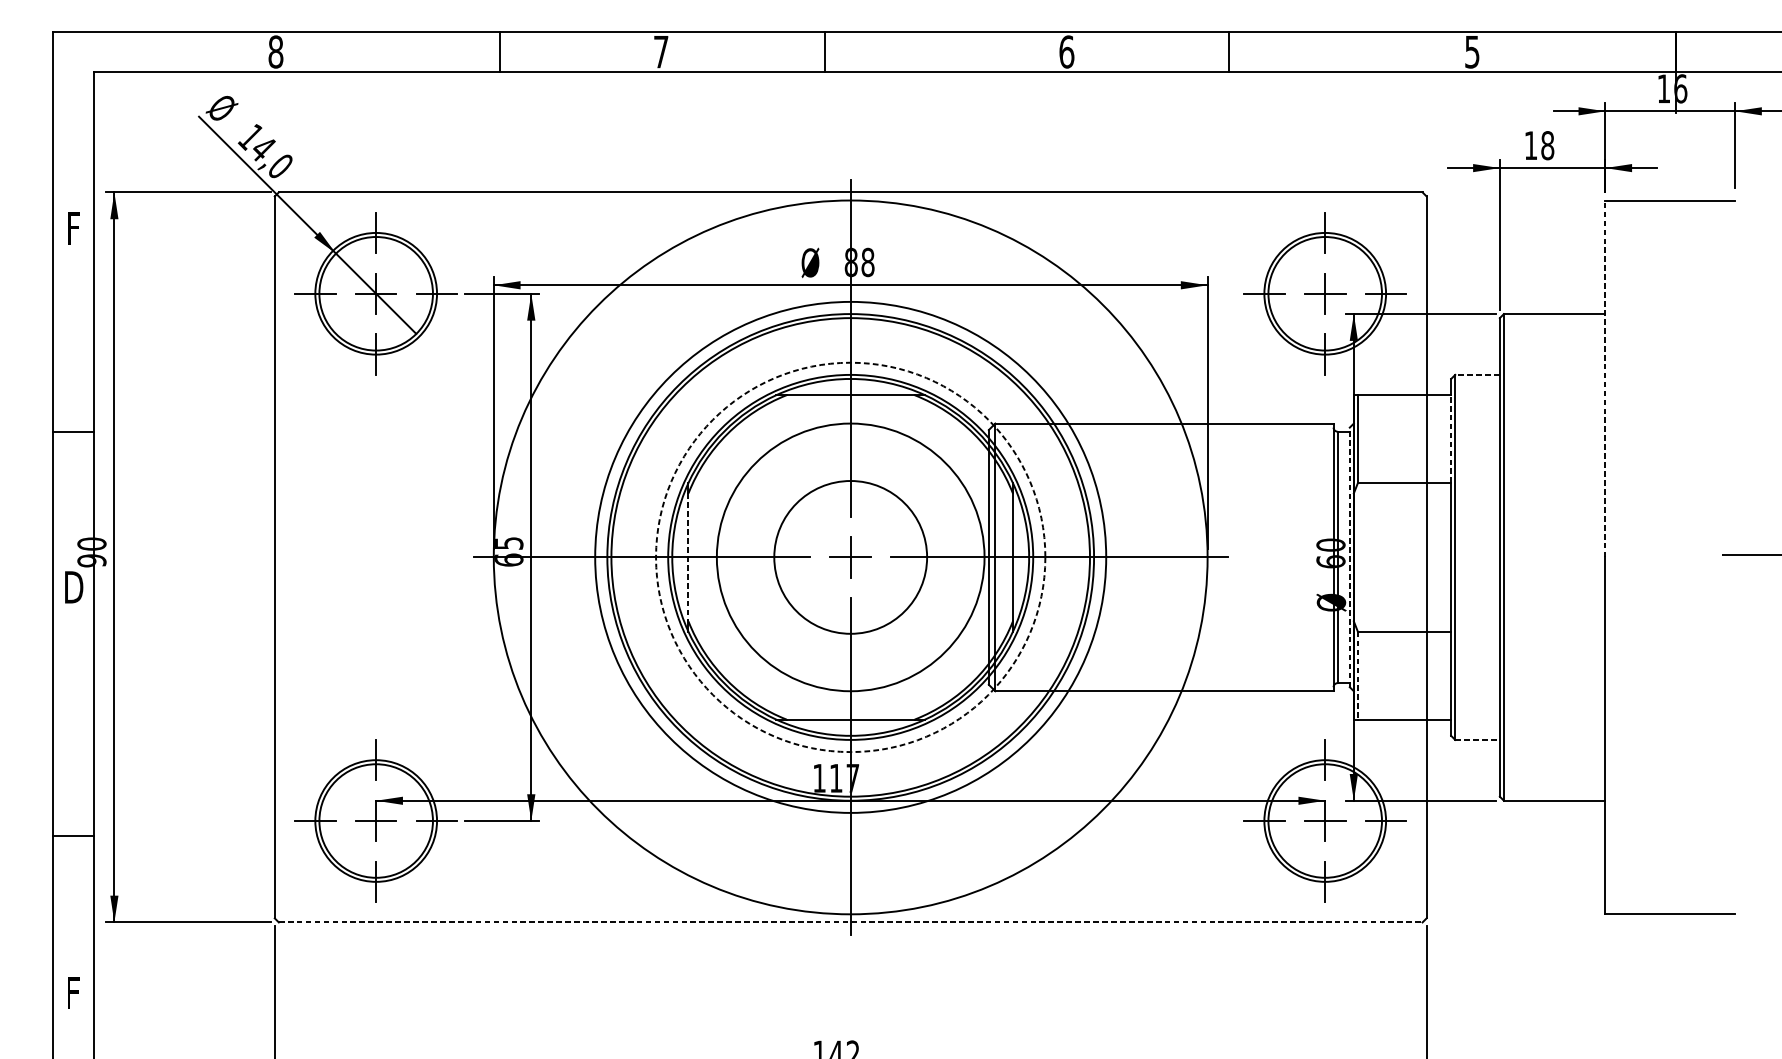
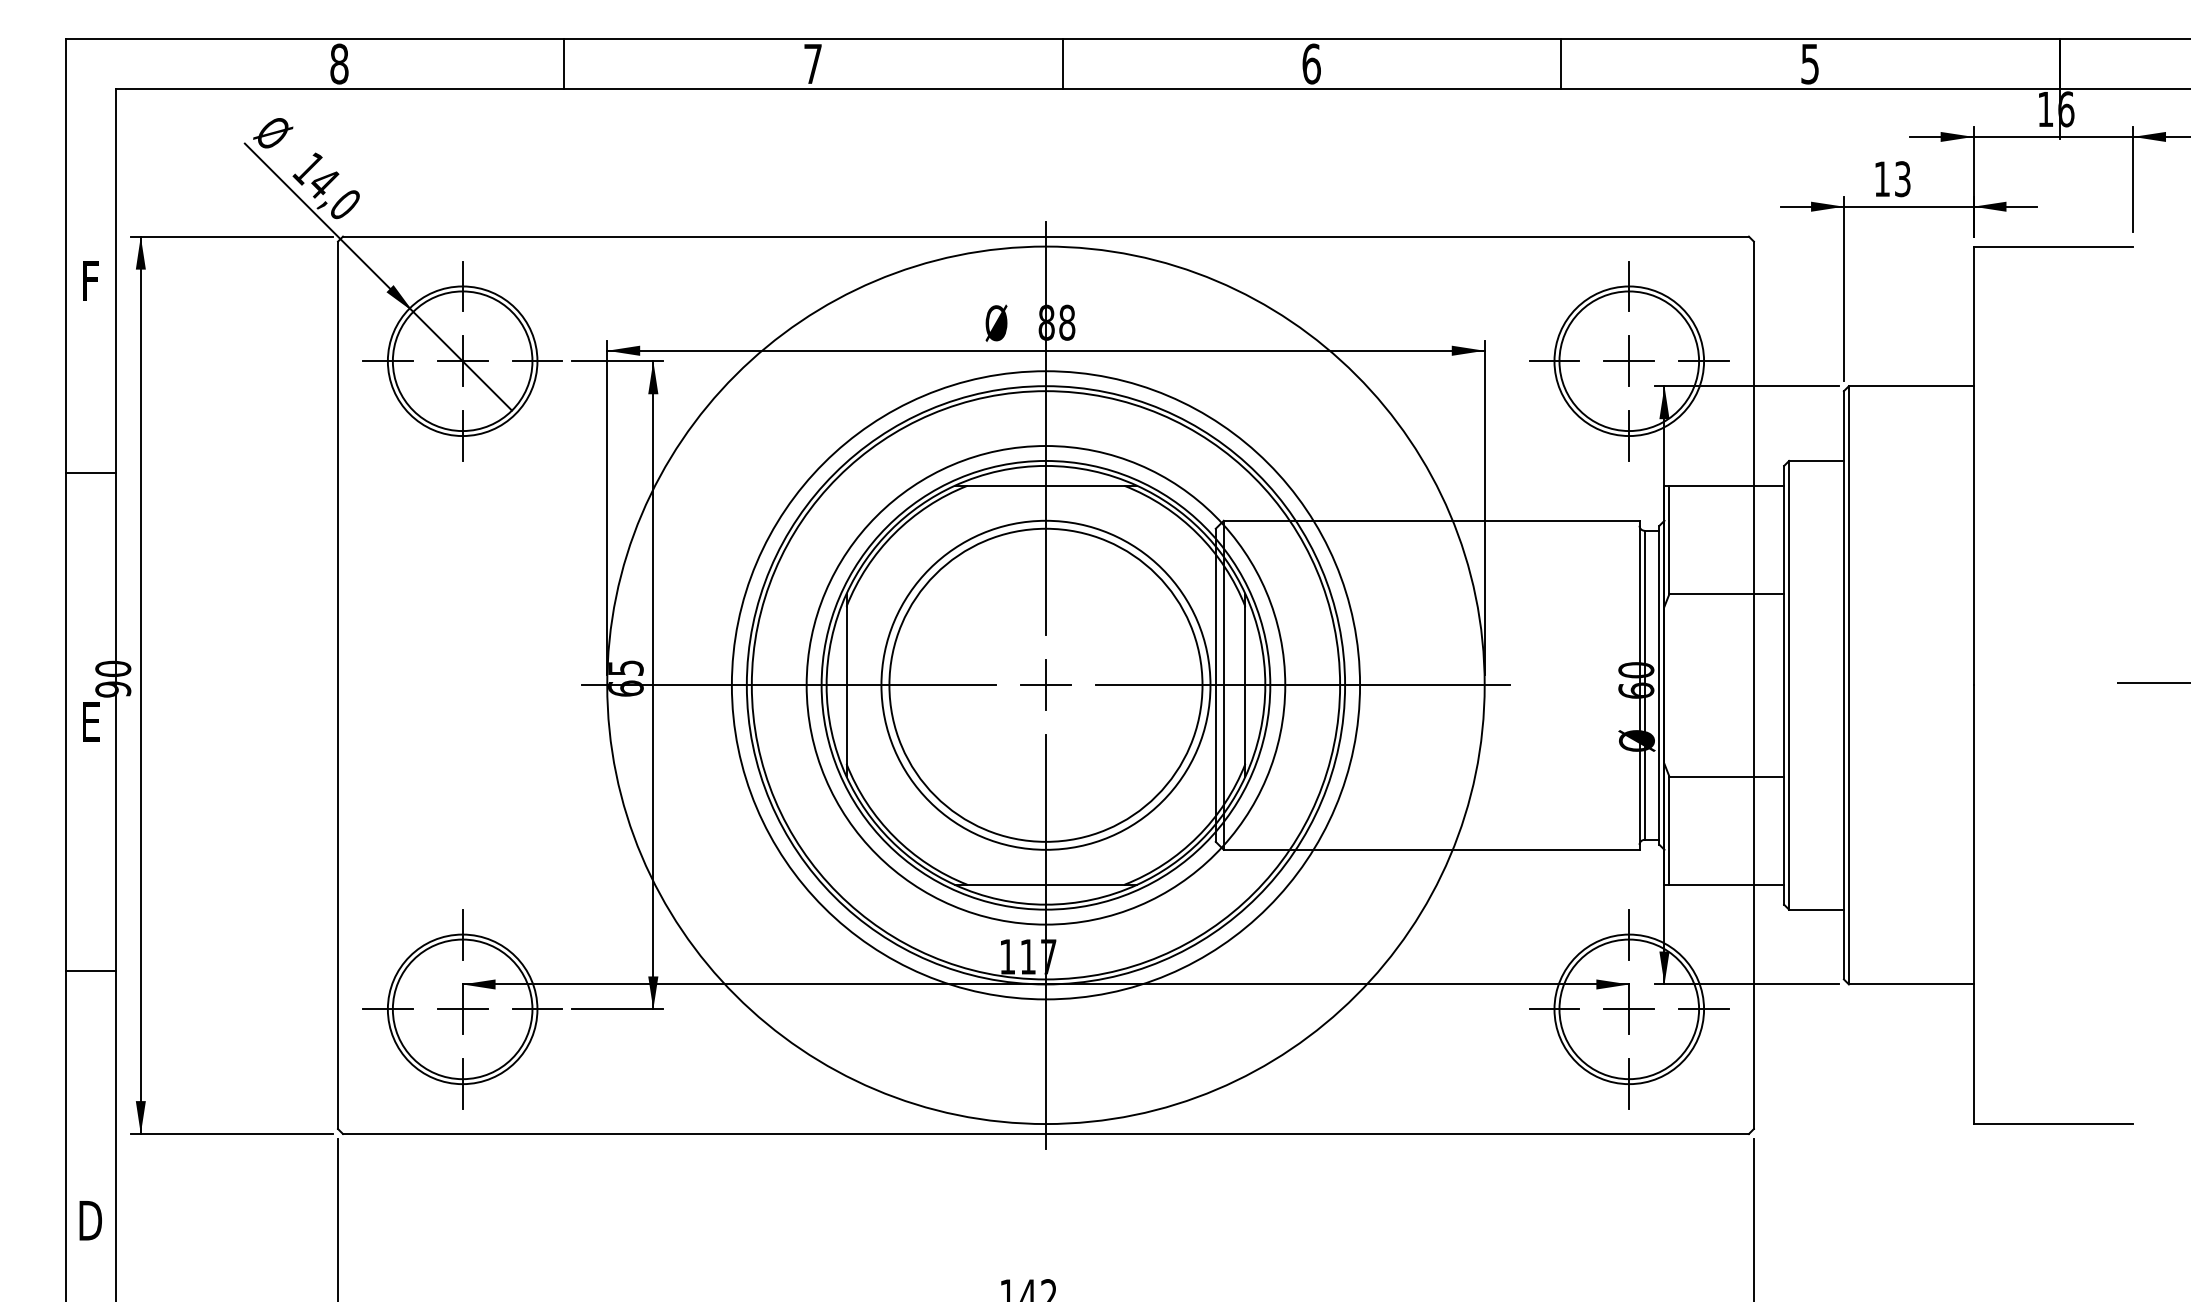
line: (499, 51) -> (564, 63), moved
line: (825, 51) -> (1062, 63), moved
line: (1228, 51) -> (1561, 63), moved
text: (1547, 145) -> (1902, 179), 18 -> 13
line: (1477, 374) -> (1816, 460), dashed -> solid
line: (1605, 378) -> (1973, 465), dashed -> solid
line: (73, 431) -> (90, 472), moved
line: (1451, 438) -> (1784, 539), dashed -> solid
circle: (850, 556) -> (1045, 684), size x1.67
line: (688, 557) -> (846, 685), dashed -> solid
circle: (850, 557) -> (1045, 685), dashed -> solid
line: (1349, 557) -> (1659, 685), dashed -> solid
text: (74, 586) -> (91, 721), D -> E
line: (1357, 675) -> (1669, 830), dashed -> solid
line: (1478, 739) -> (1817, 909), dashed -> solid
line: (73, 836) -> (90, 971), moved
line: (850, 922) -> (1045, 1134), dashed -> solid
text: (73, 992) -> (90, 1220), F -> D

